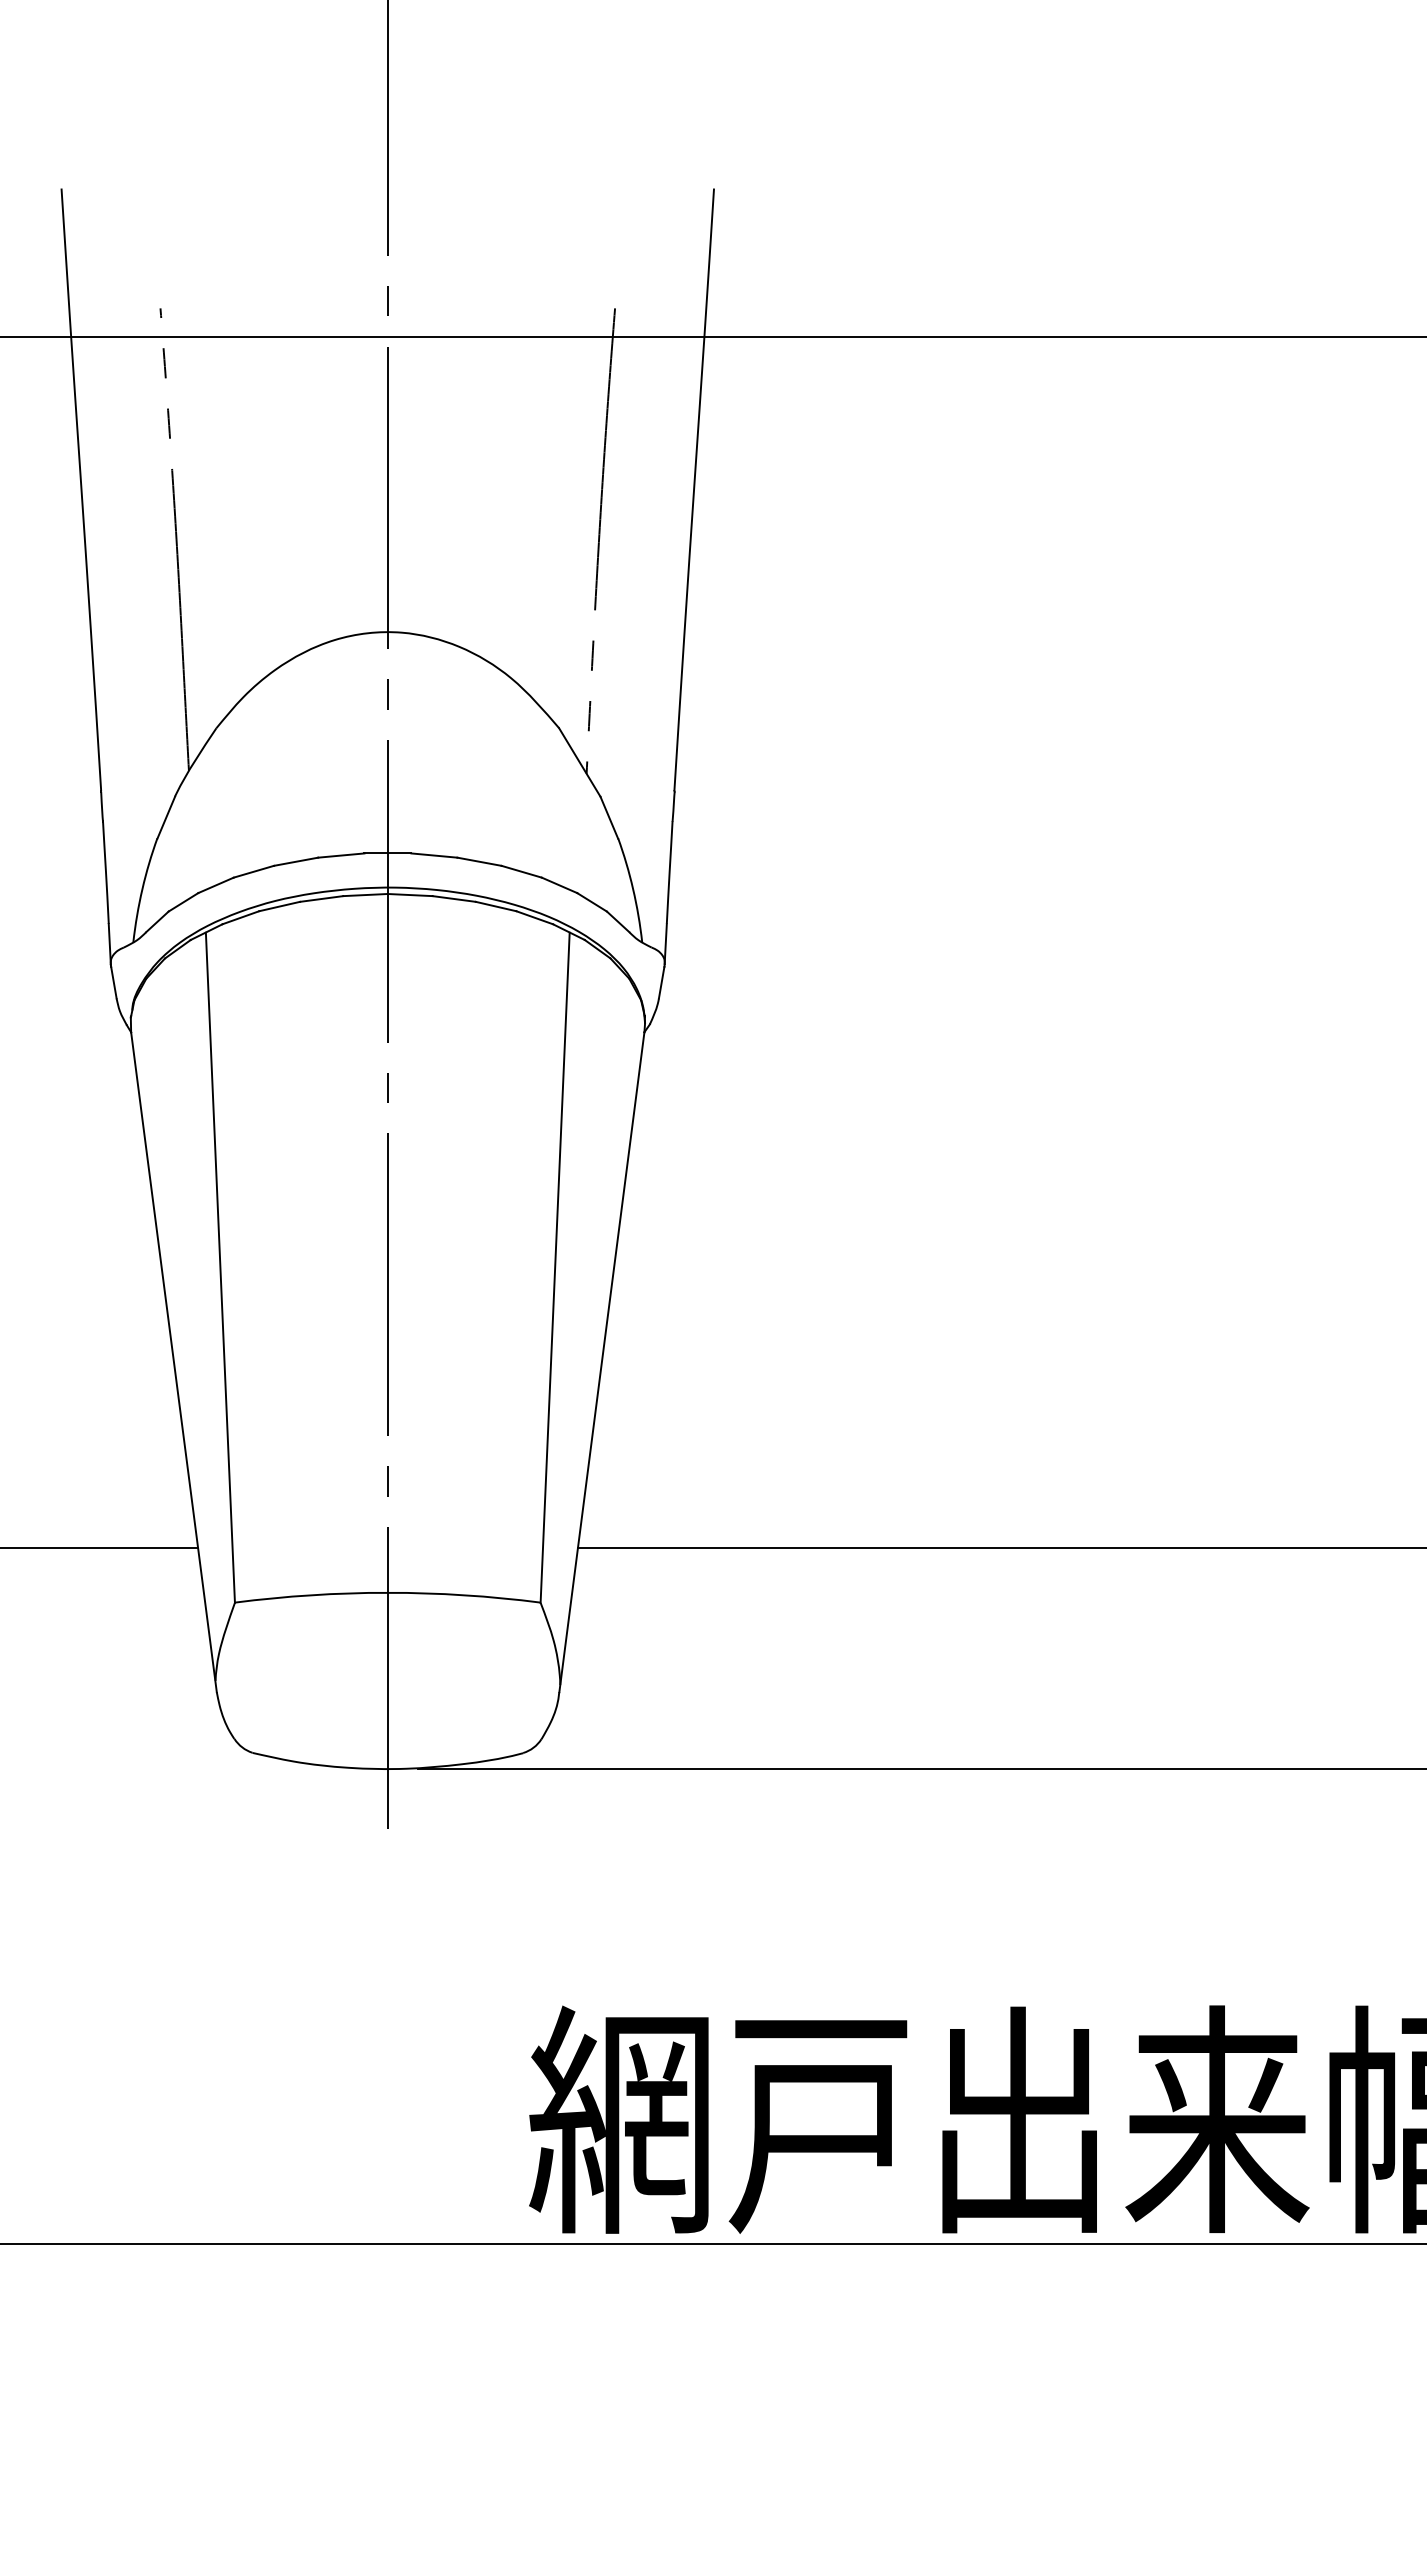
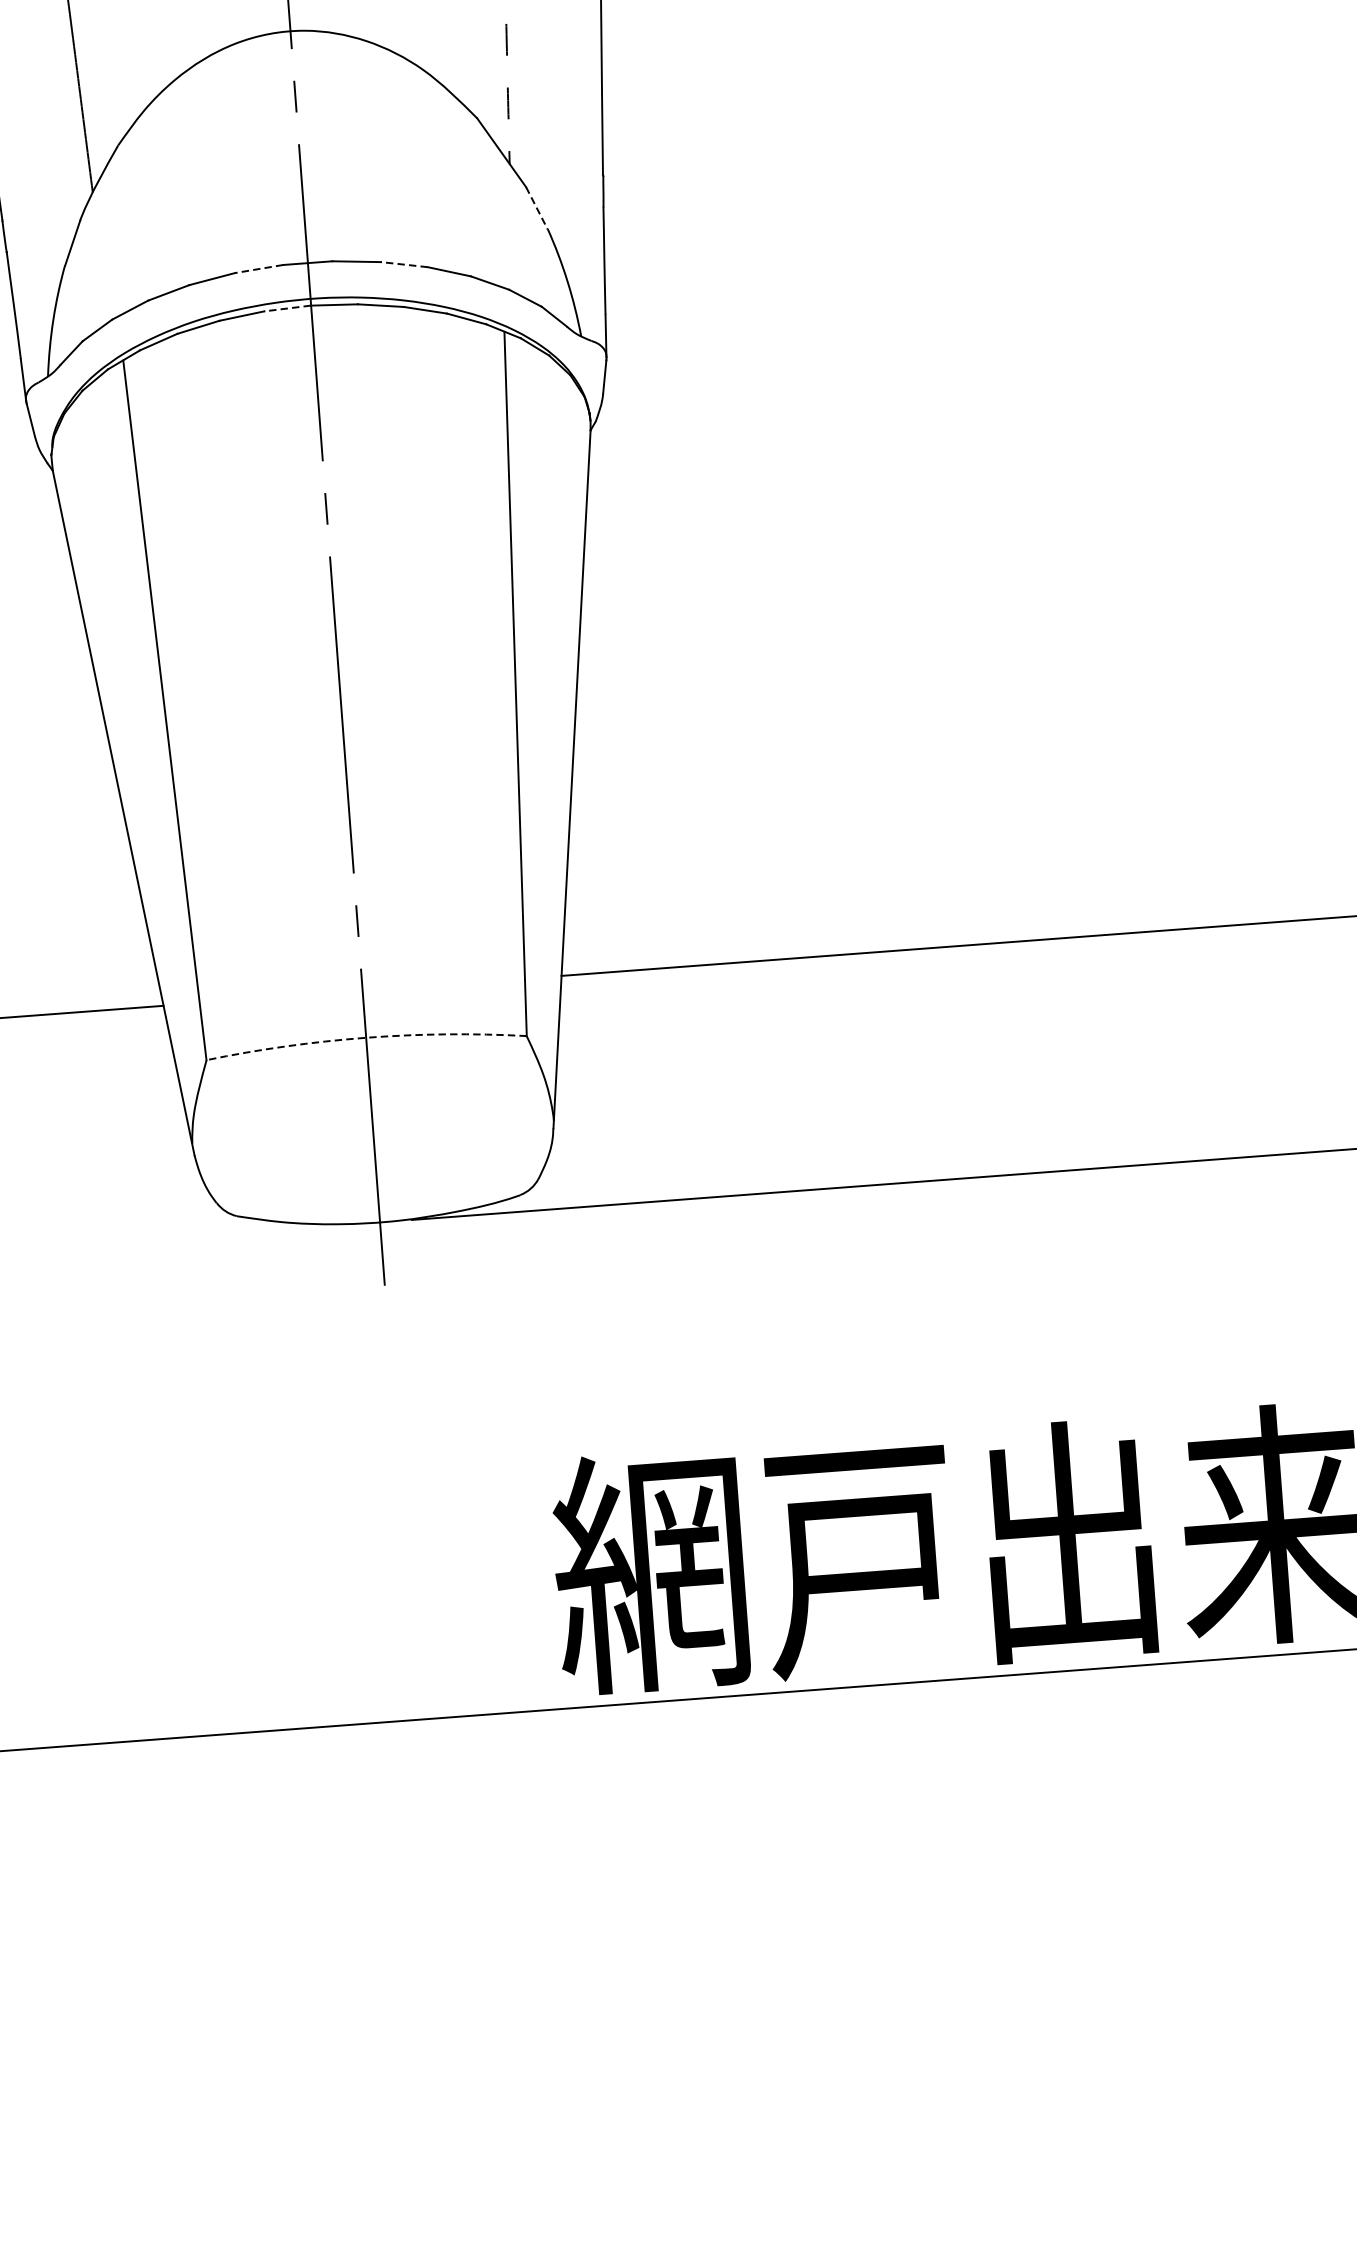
line: (609, 817) -> (537, 208), solid -> dashed
line: (340, 855) -> (258, 269), solid -> dashed
line: (479, 861) -> (404, 264), solid -> dashed
line: (365, 895) -> (287, 308), solid -> dashed
arc: (387, 1592) -> (365, 1037), solid -> dashed

